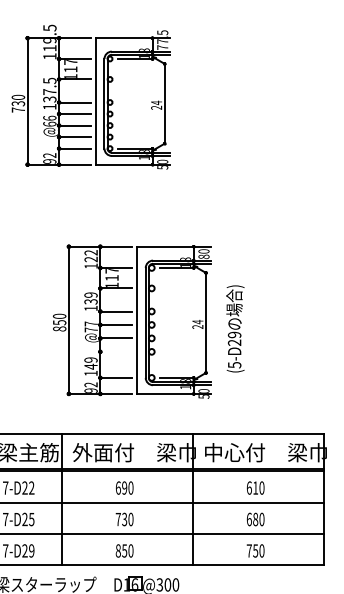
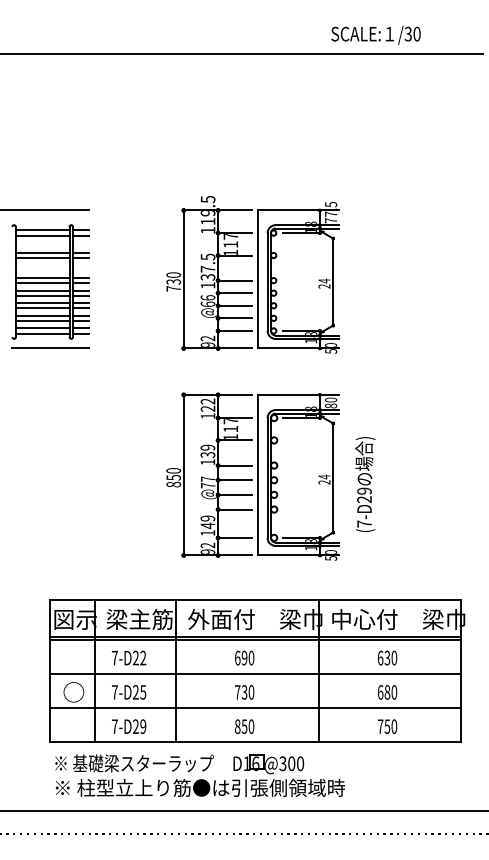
part: (90, 96) -> (252, 274), moved
line: (116, 351) -> (235, 509), added
text: (234, 364) -> (364, 523), (5-D29 -> (7-D29
text: (255, 487) -> (387, 657), 610 -> 630

